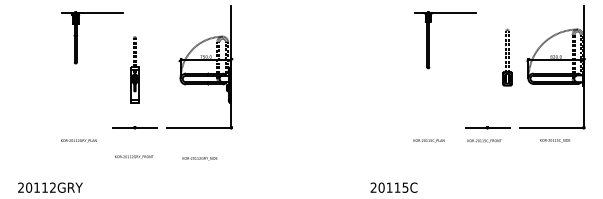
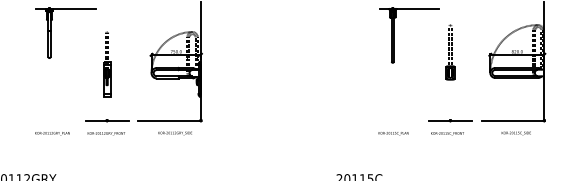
part: (507, 57) -> (450, 52), moved
text: (134, 156) -> (106, 133), moved
text: (199, 158) -> (174, 133), moved

